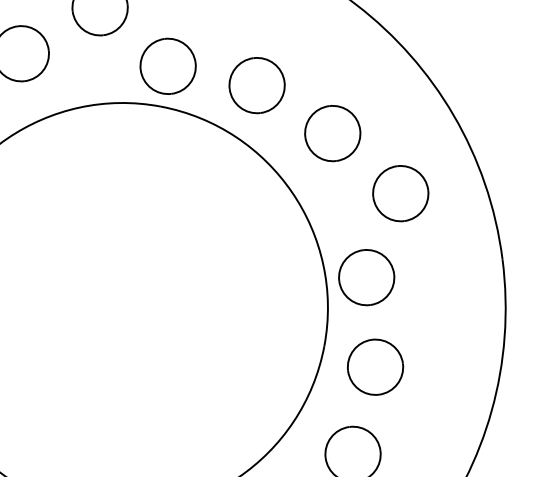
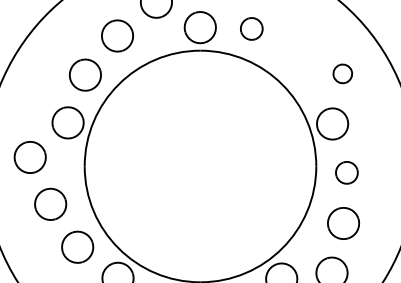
part: (256, 84) -> (251, 28), size x0.7
part: (332, 133) -> (298, 47), removed
part: (400, 192) -> (342, 73), size x0.6
part: (374, 366) -> (346, 172), size x0.7

